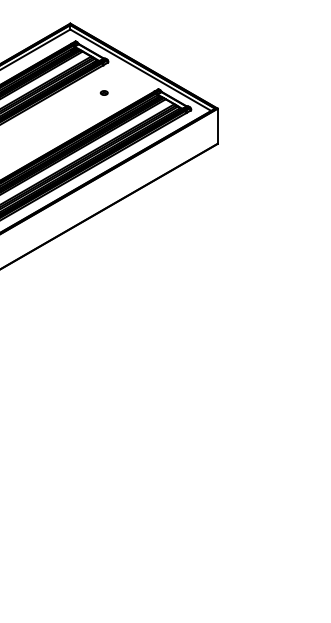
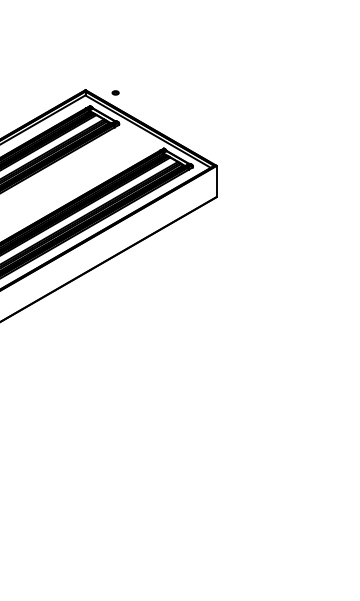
part: (104, 92) -> (115, 92), moved

